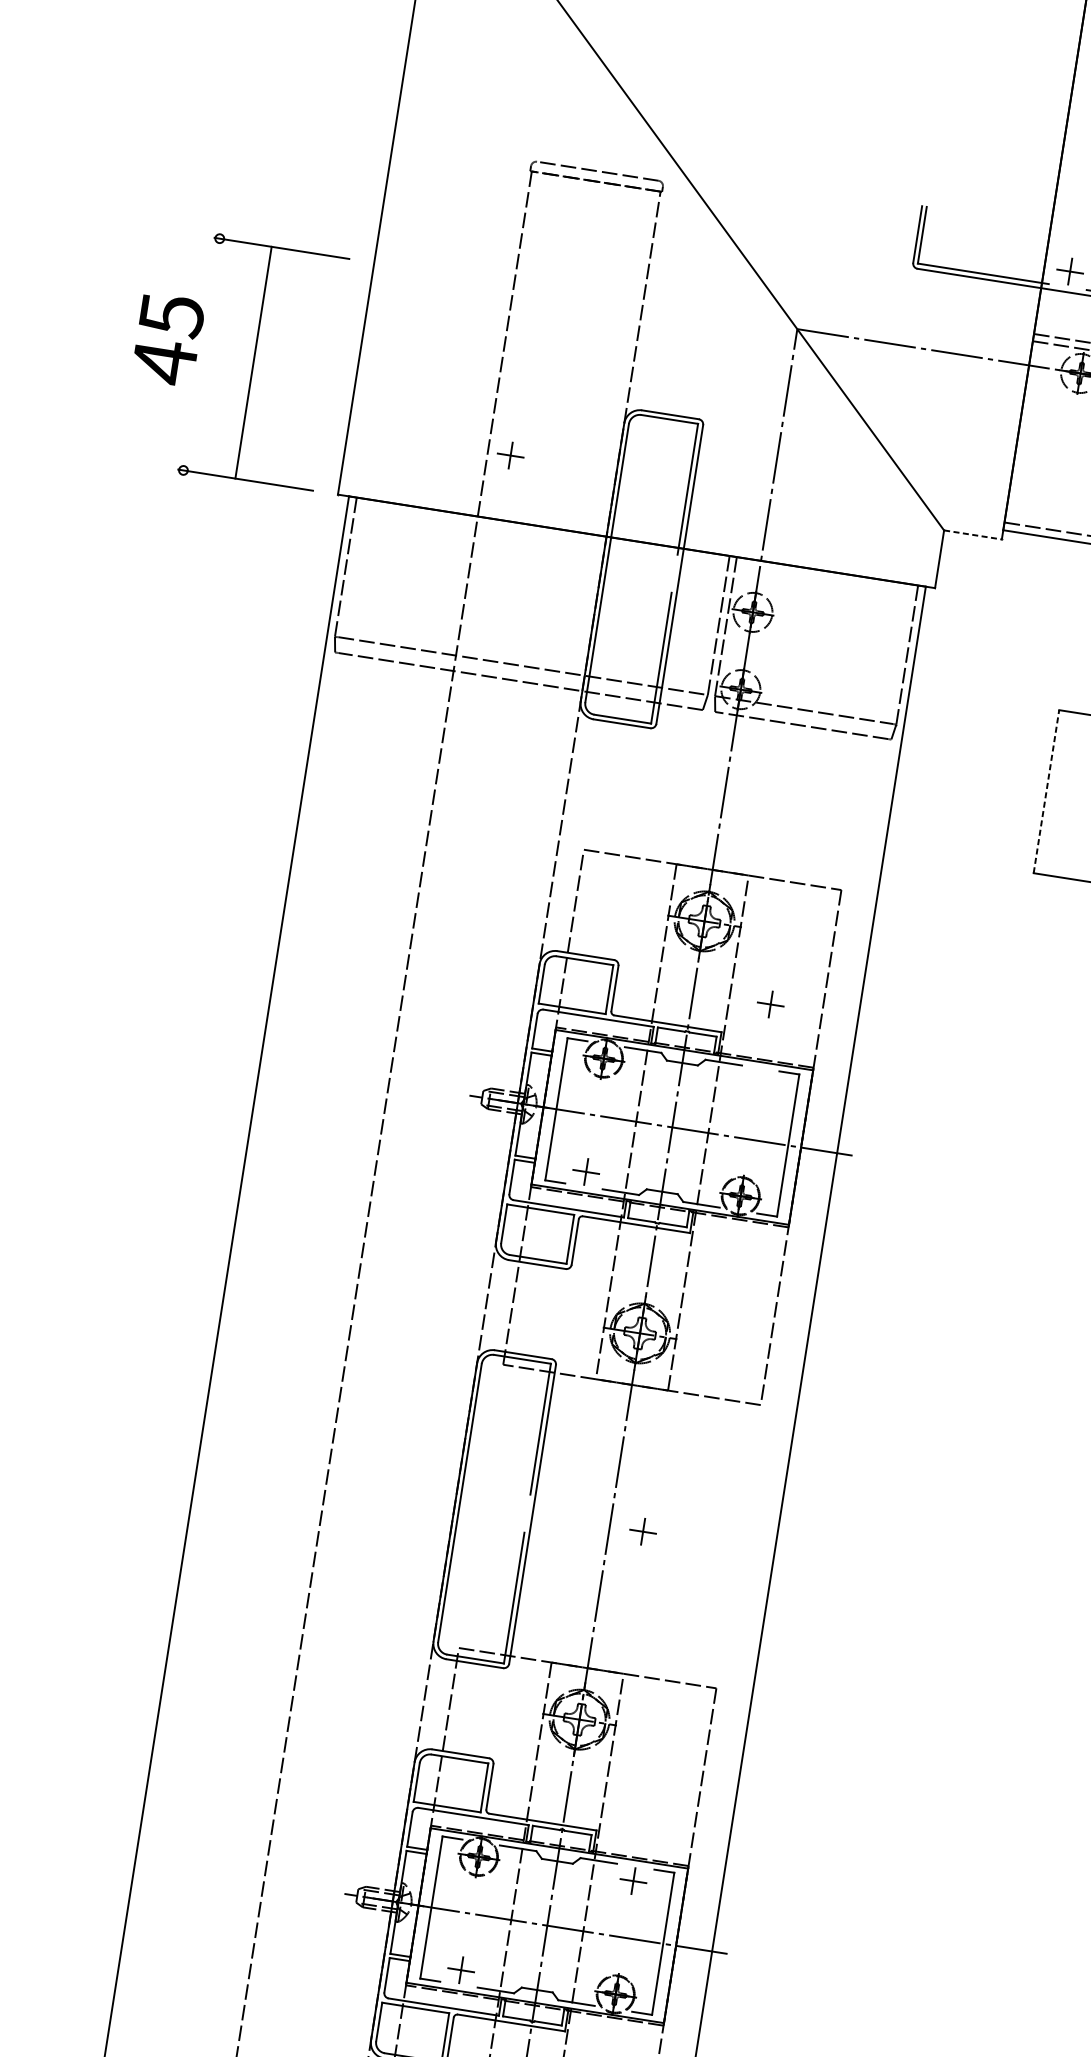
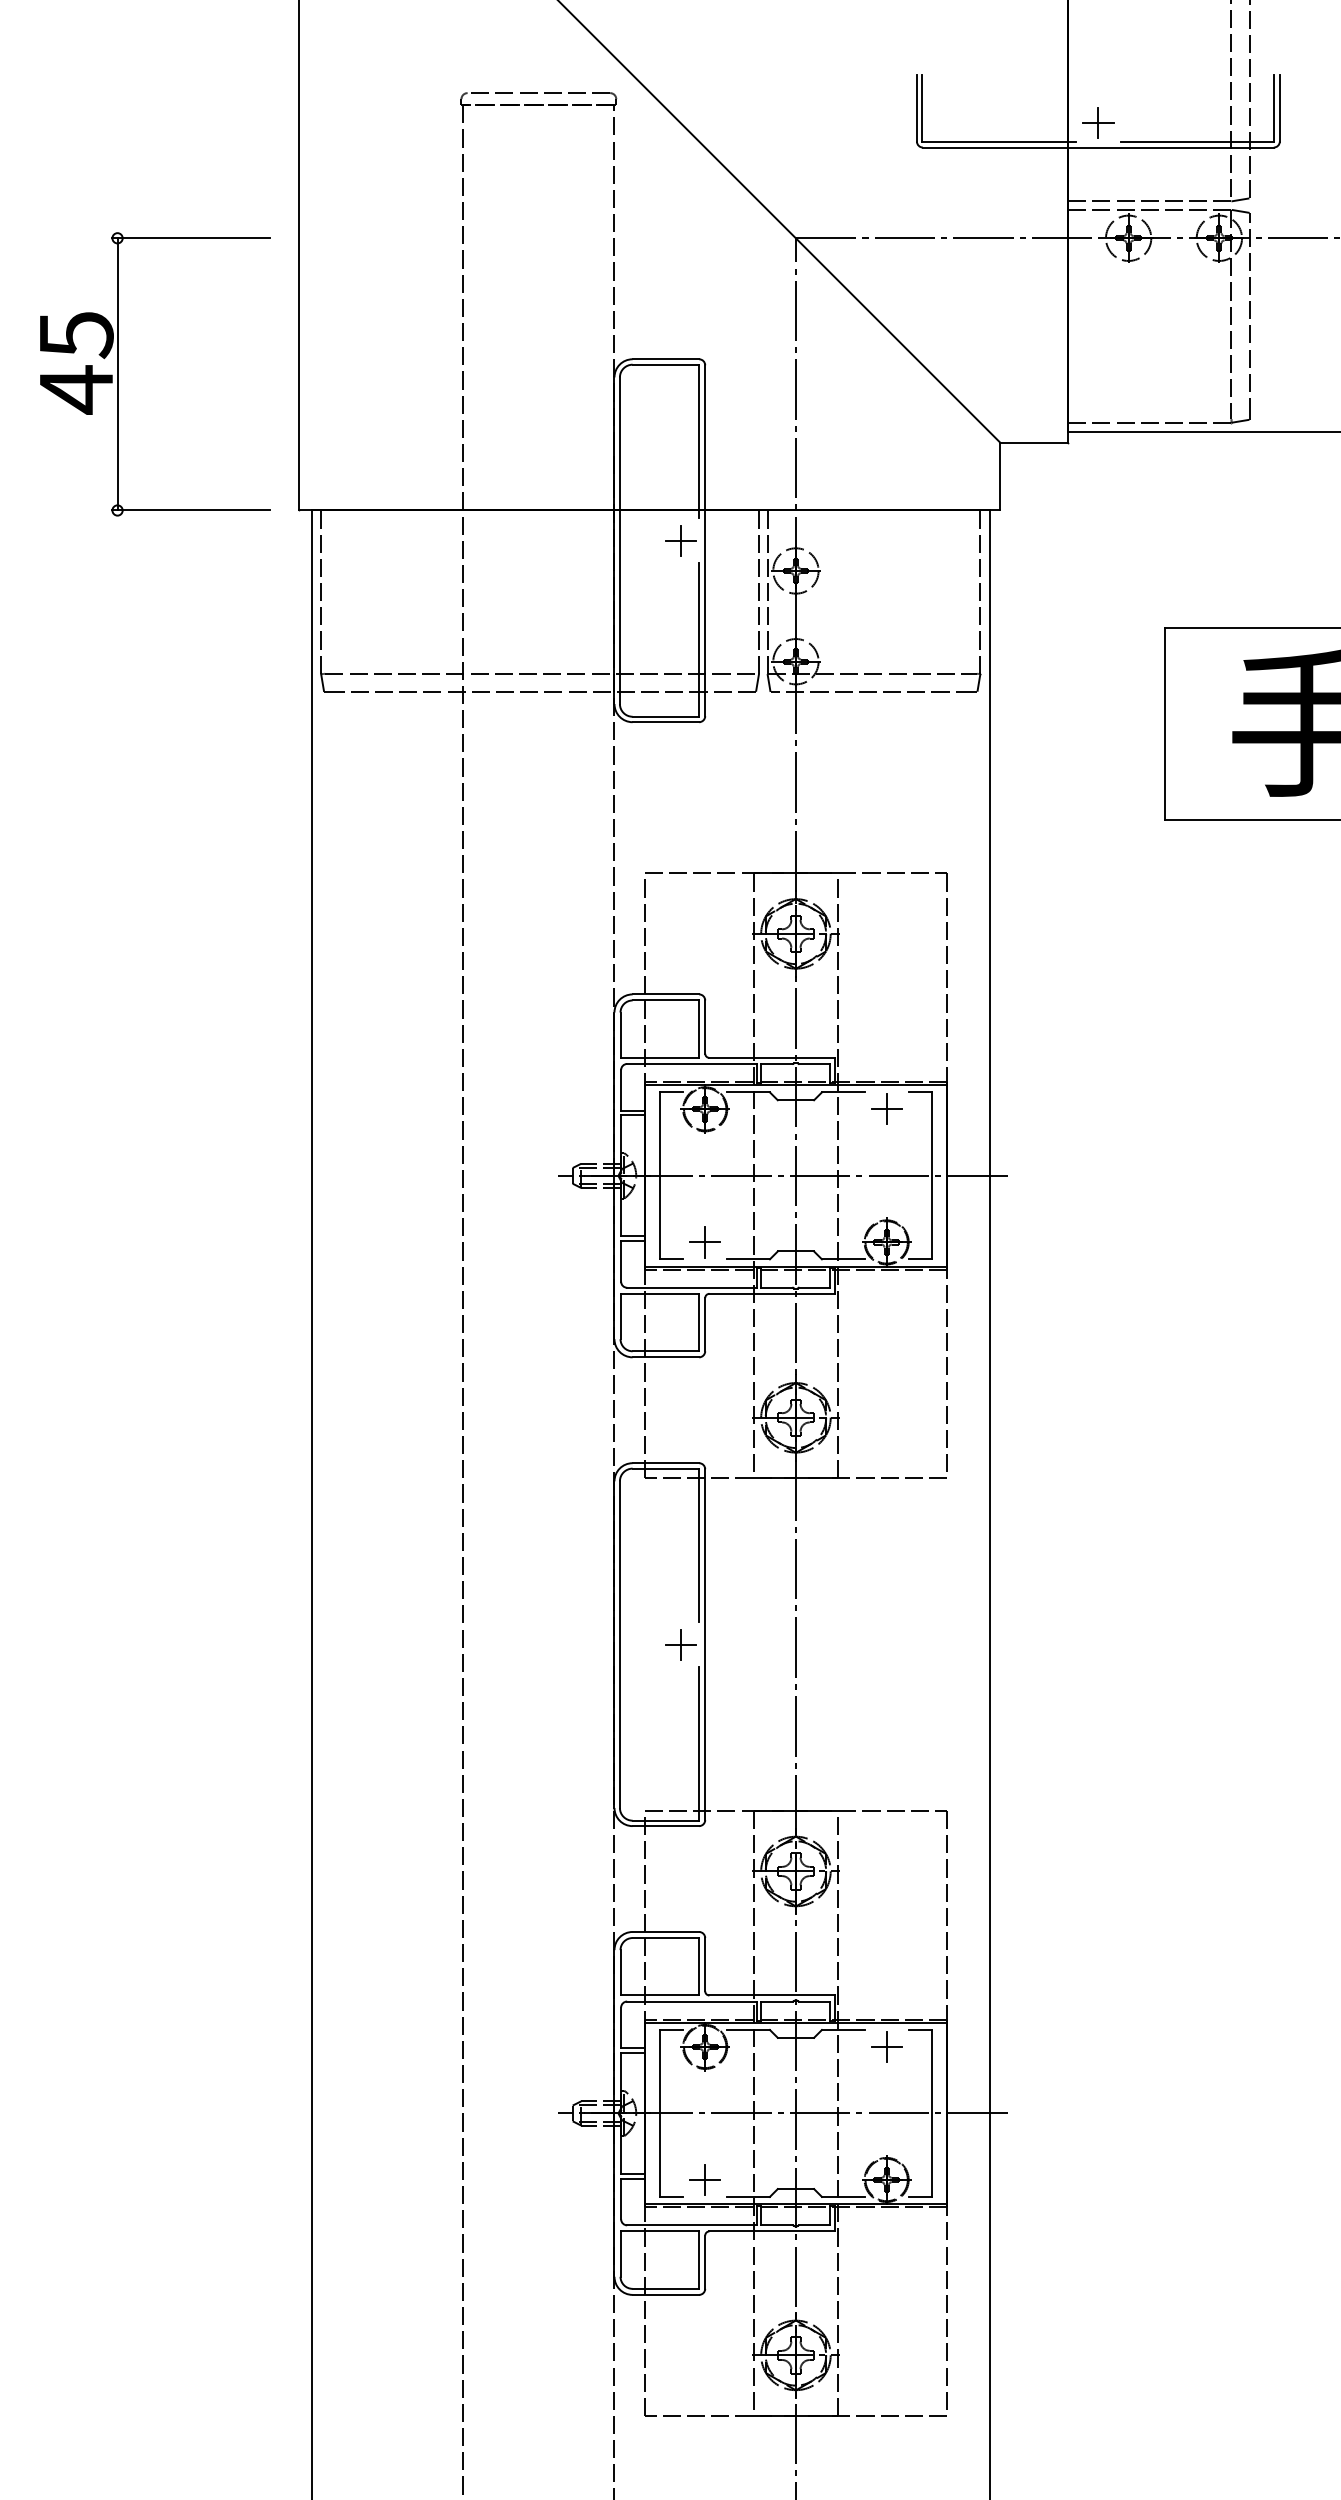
line: (253, 362) -> (117, 374), moved
part: (510, 455) -> (680, 540), moved
line: (973, 534) -> (1034, 442), dashed -> solid
line: (1046, 791) -> (1164, 723), dashed -> solid
part: (770, 1003) -> (886, 1108), moved
part: (642, 1531) -> (680, 1644), moved

